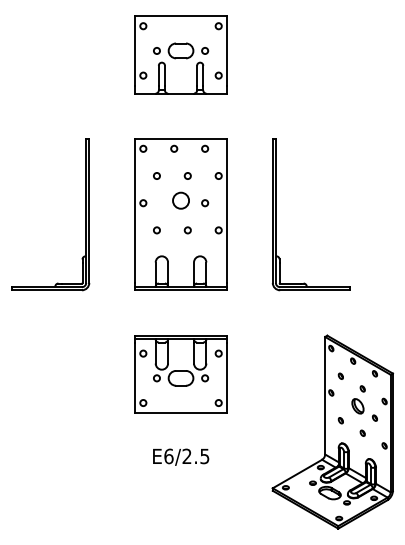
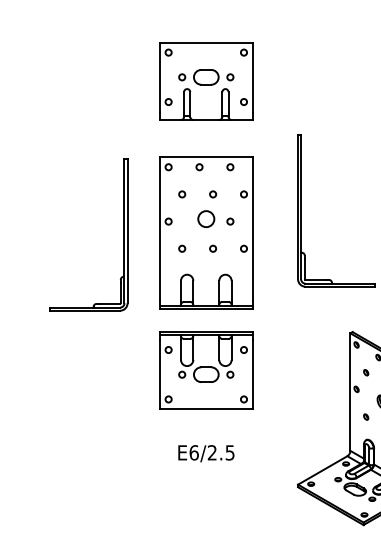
part: (180, 54) -> (205, 80), moved
part: (85, 214) -> (123, 234), moved
part: (180, 214) -> (205, 232), moved

